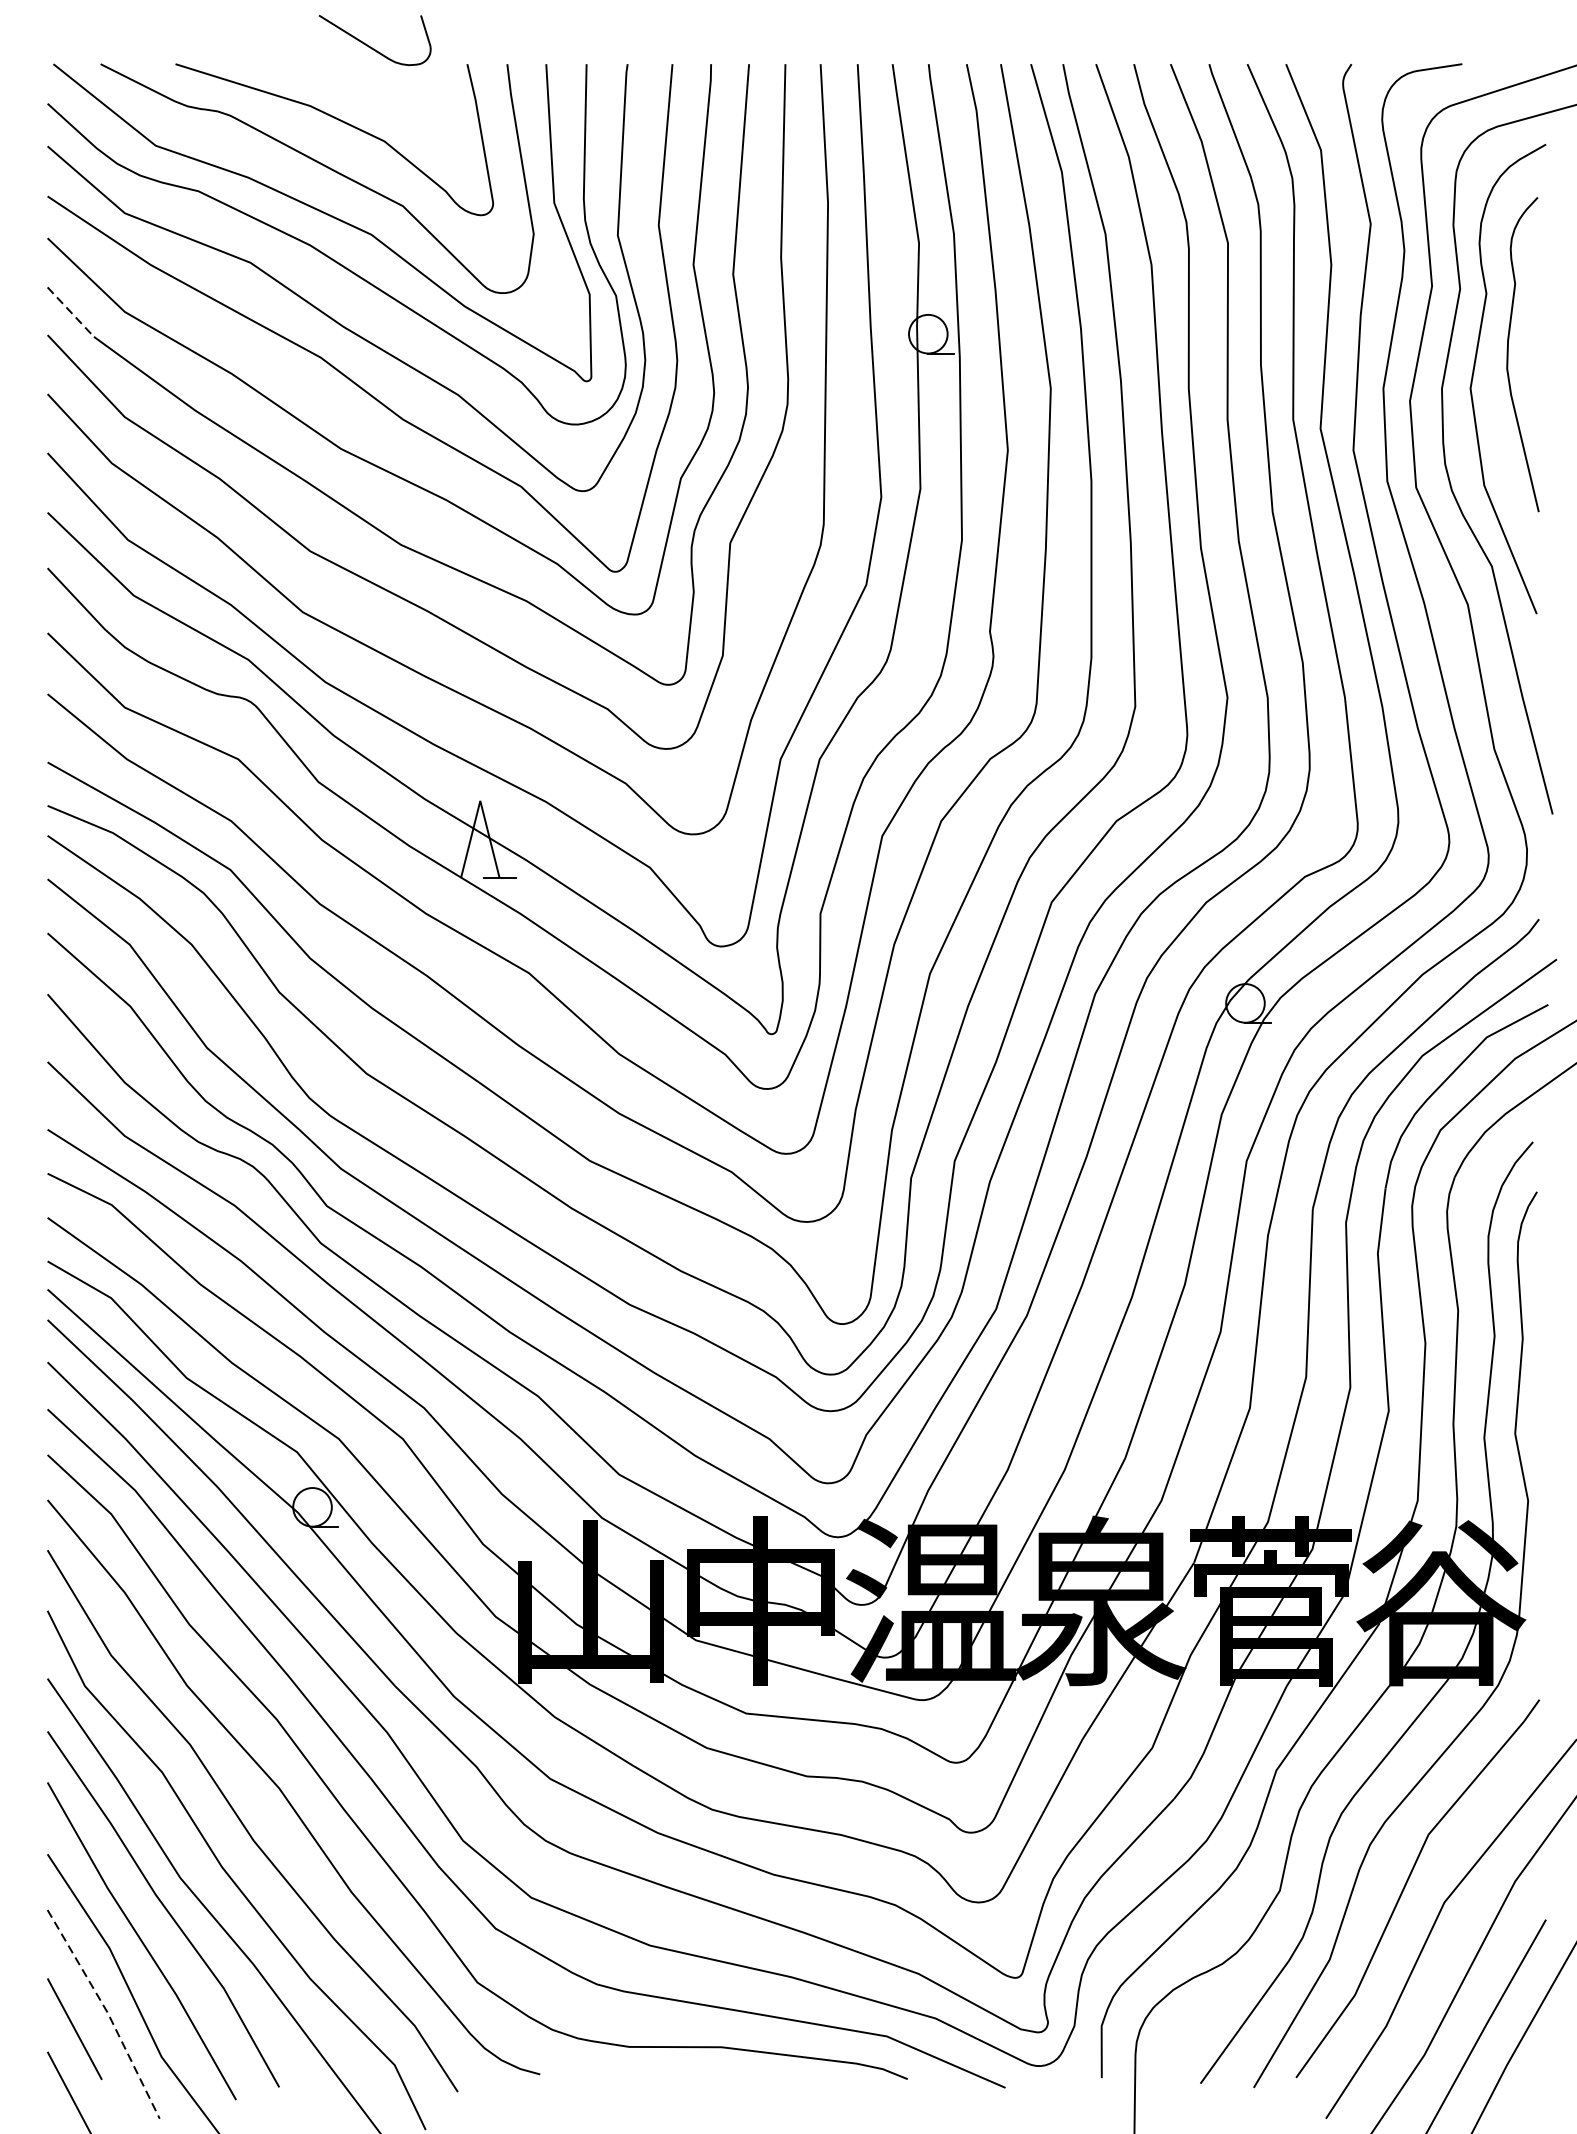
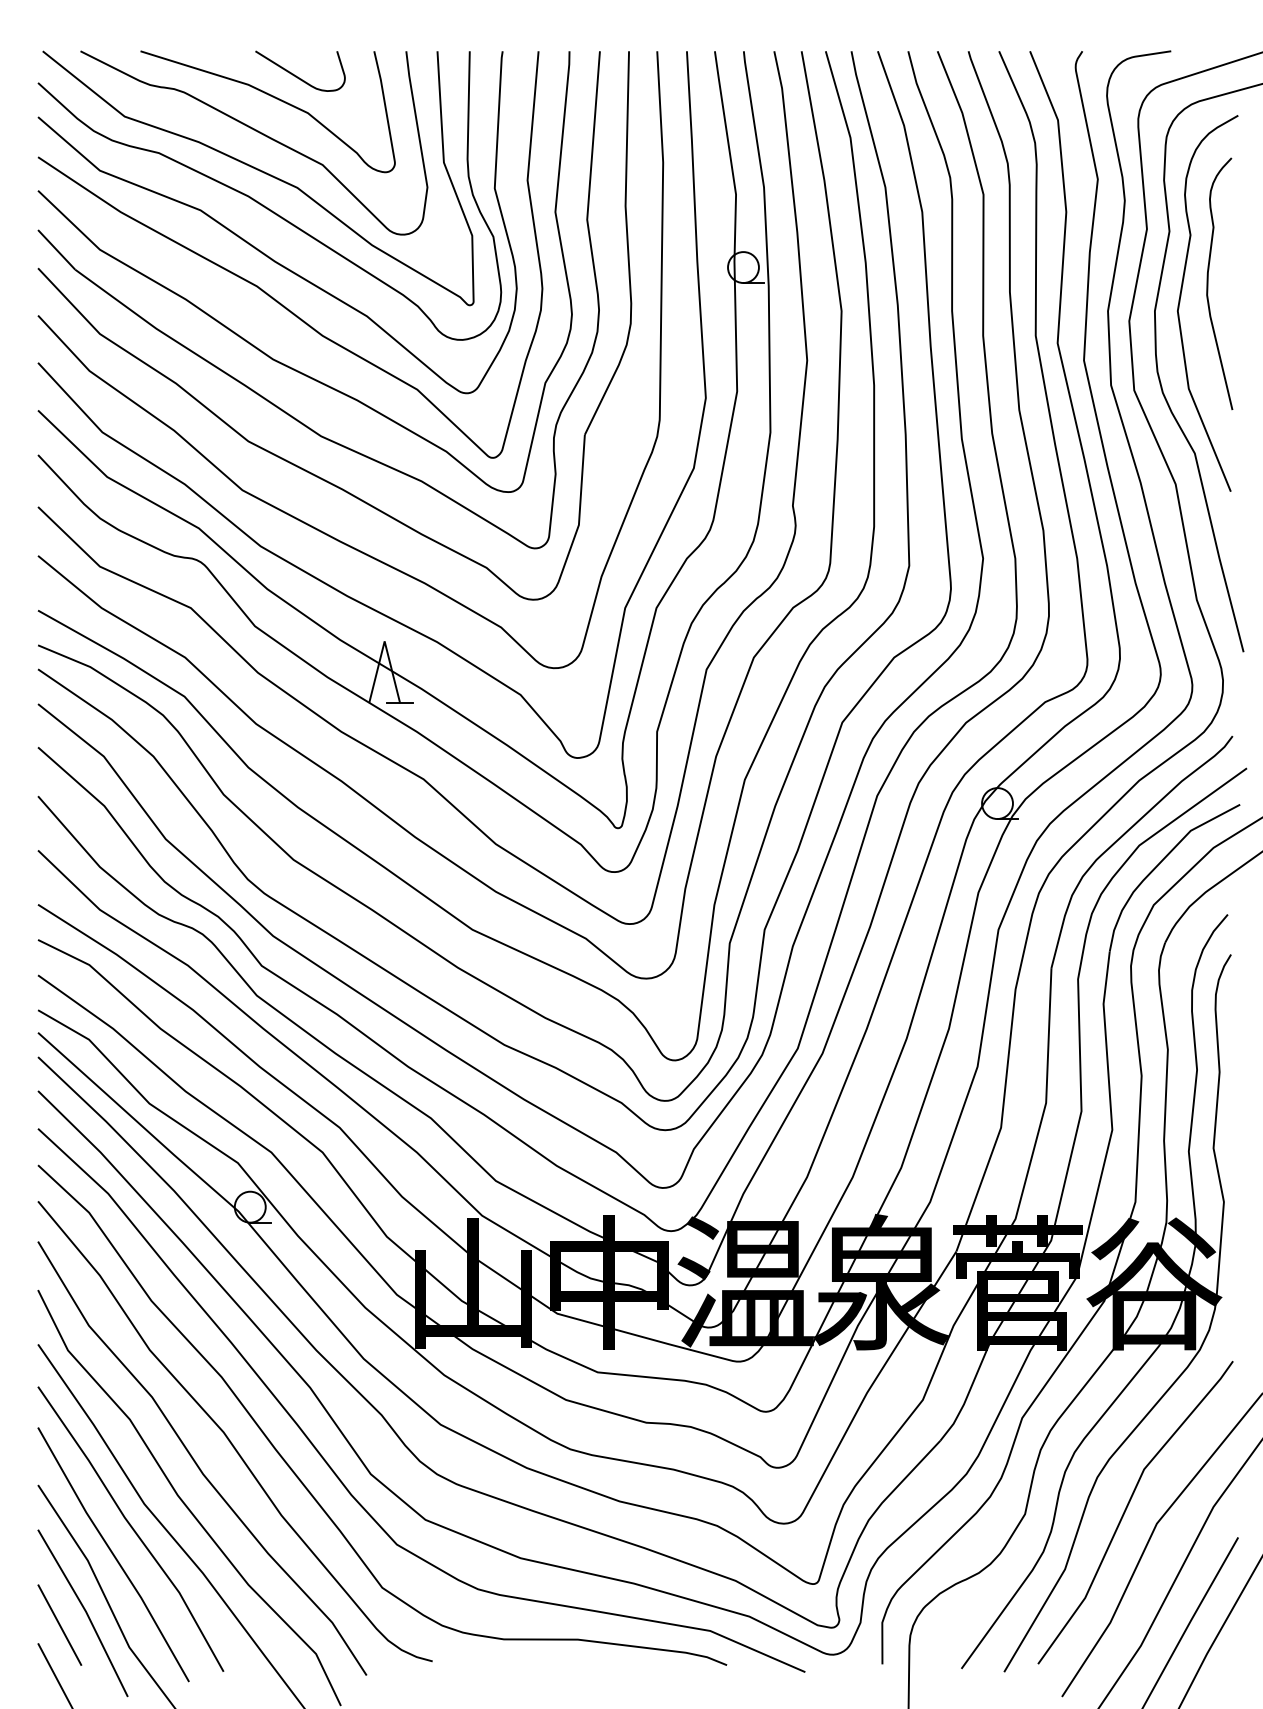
curve: (372, 46) -> (298, 76), moved
line: (70, 312) -> (56, 250), dashed -> solid
line: (108, 2012) -> (86, 1611), dashed -> solid

